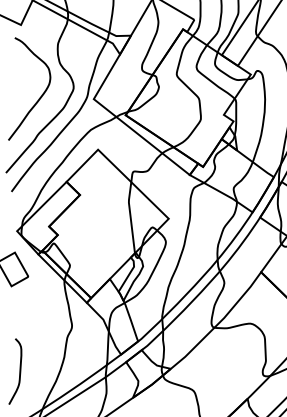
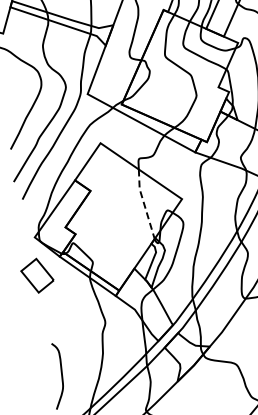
line: (130, 217) -> (144, 204), solid -> dashed

